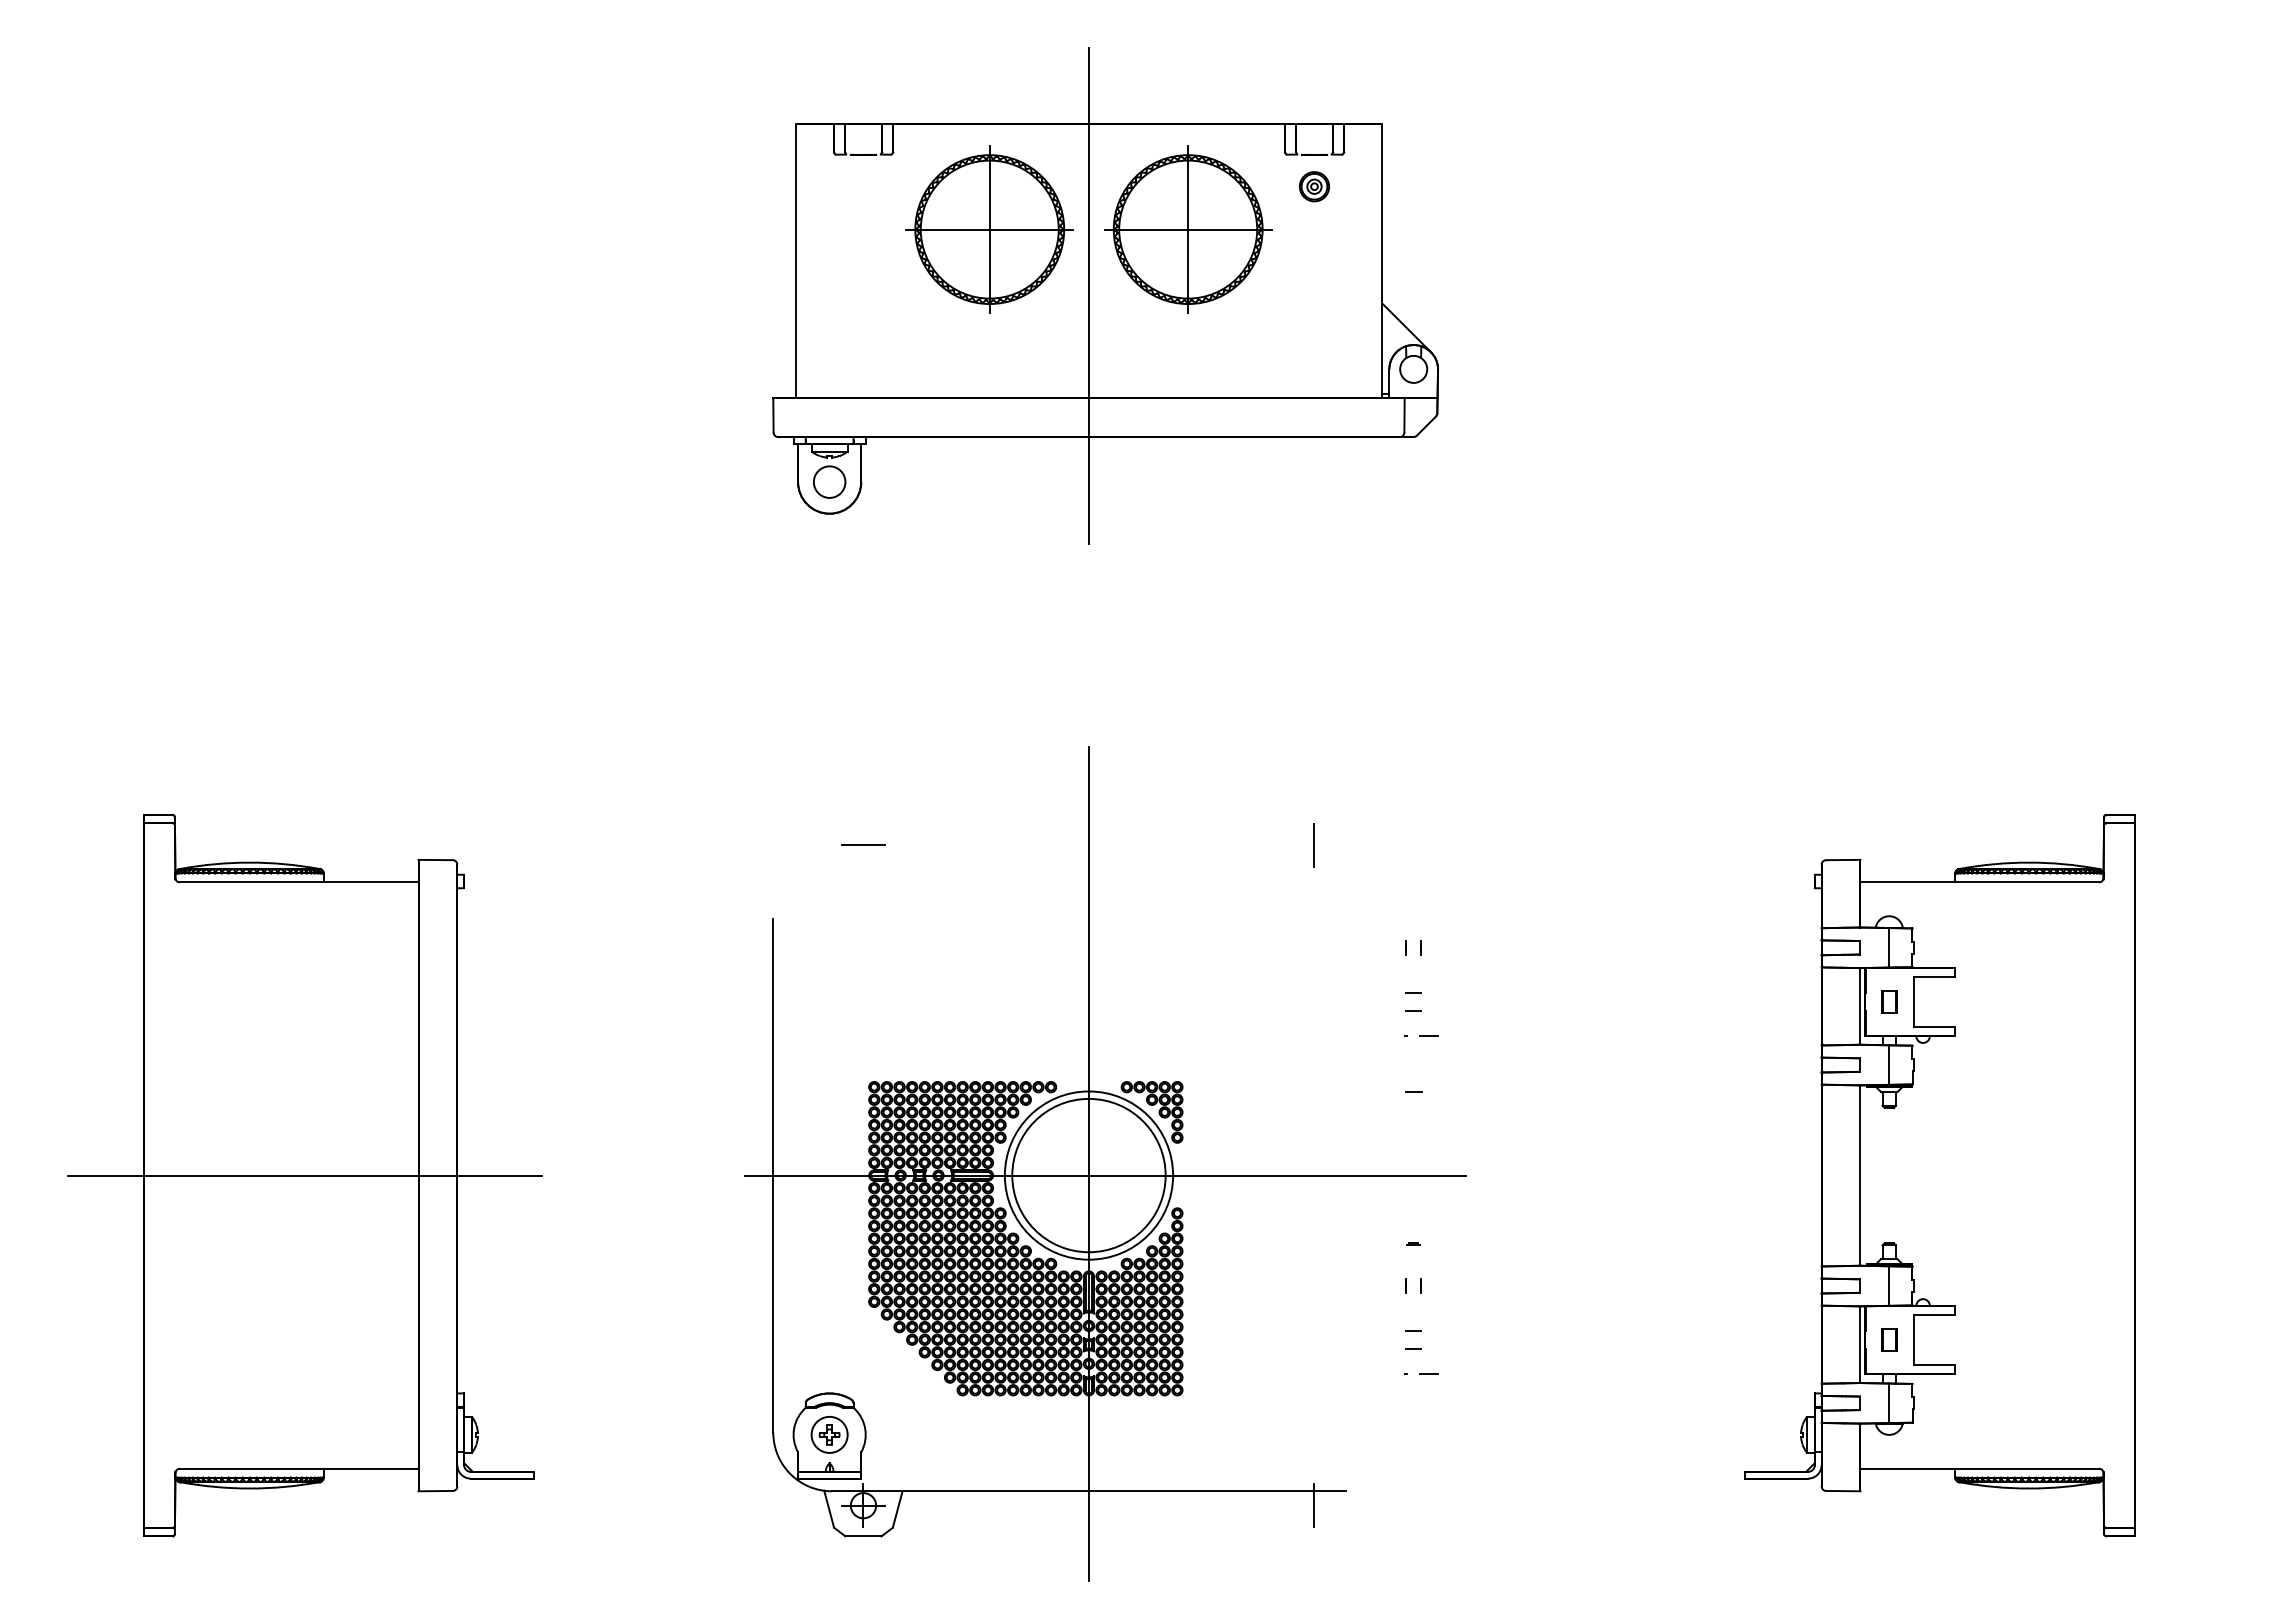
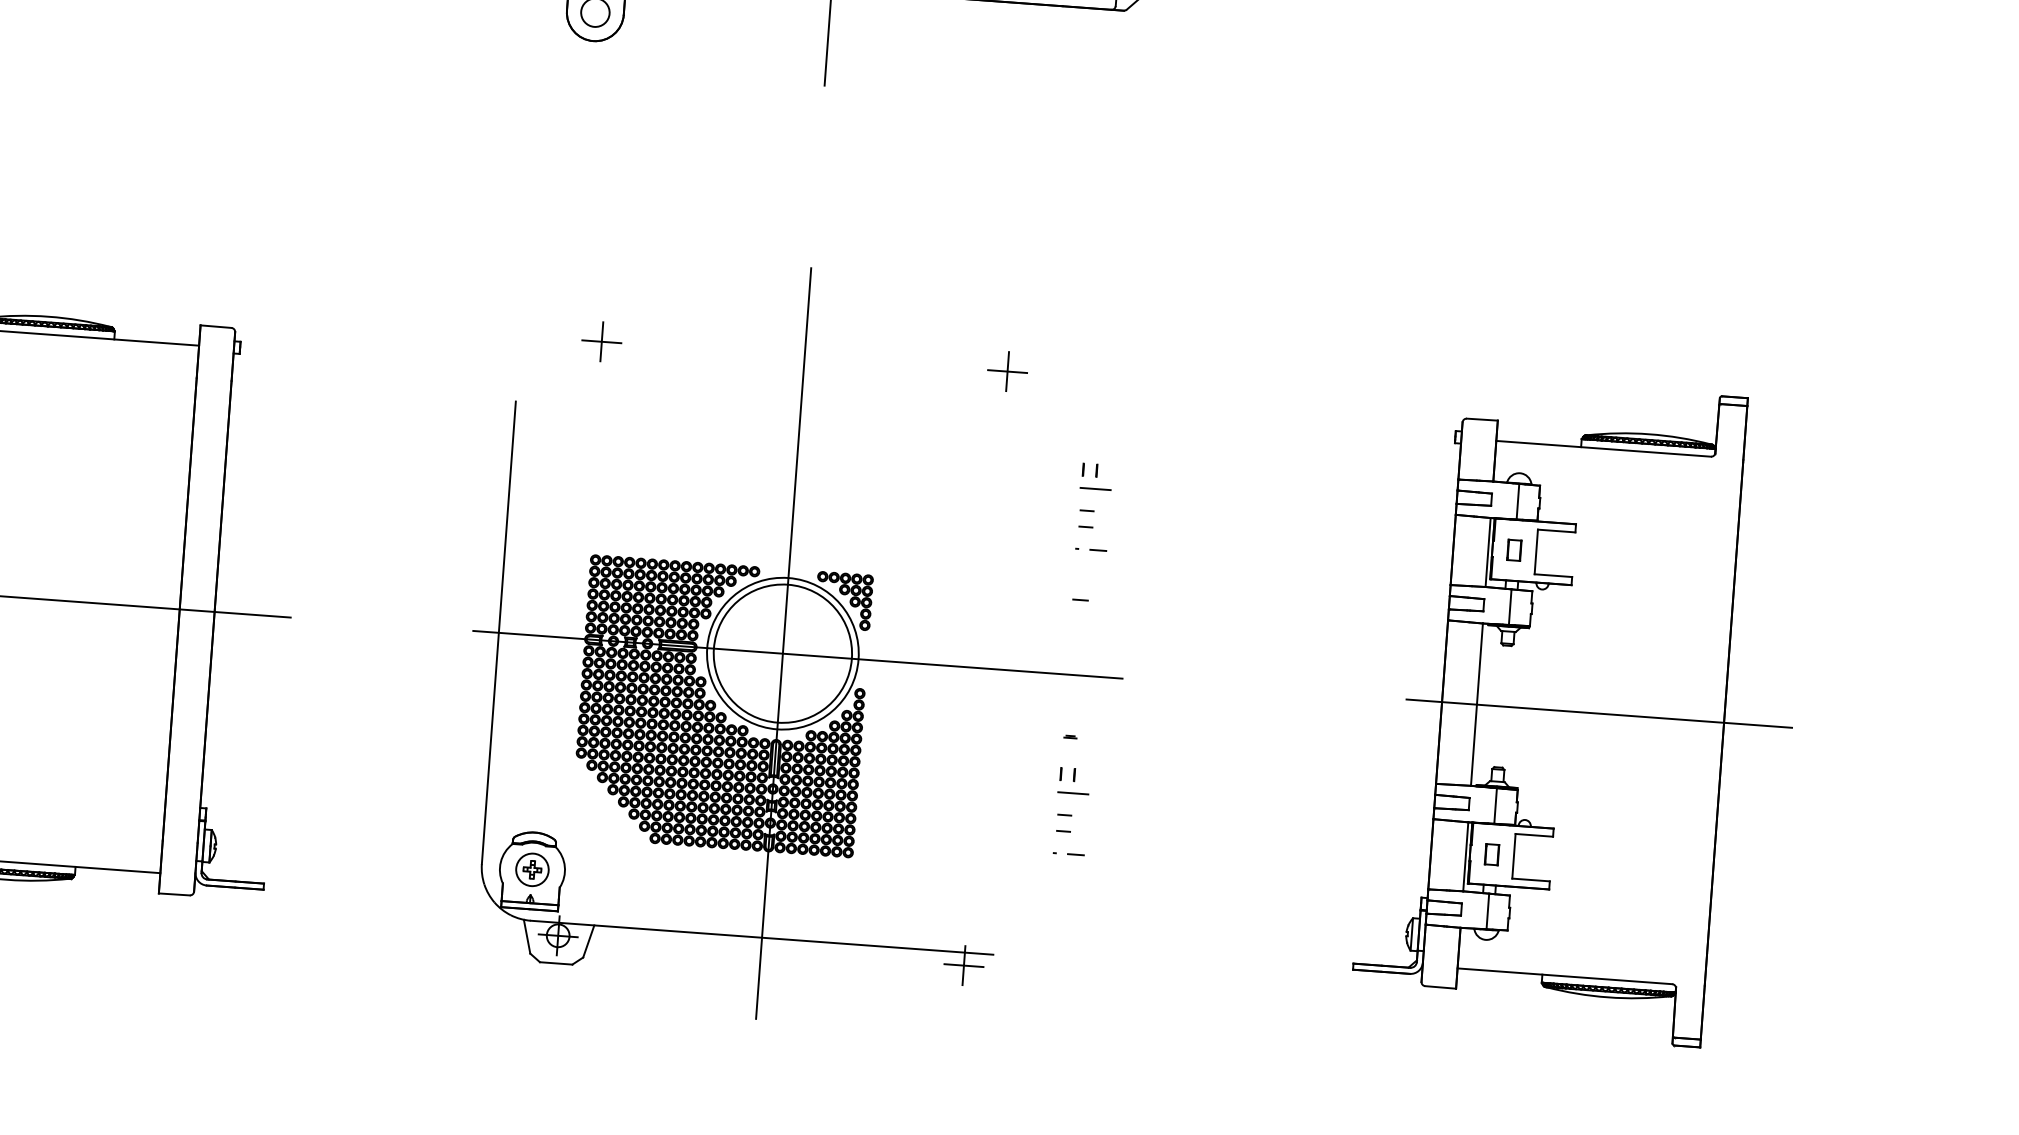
line: (863, 845) -> (601, 341), added
line: (1314, 845) -> (1007, 371), added
line: (1421, 968) -> (1095, 489), added
line: (1996, 1175) -> (1599, 713), added
line: (1421, 1305) -> (1073, 792), added
line: (1314, 1505) -> (963, 965), added

